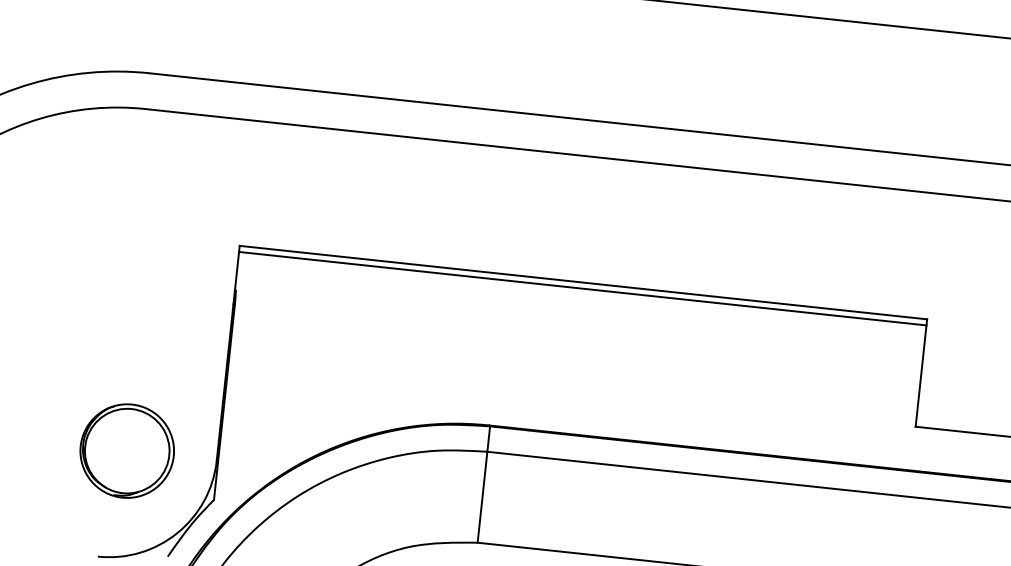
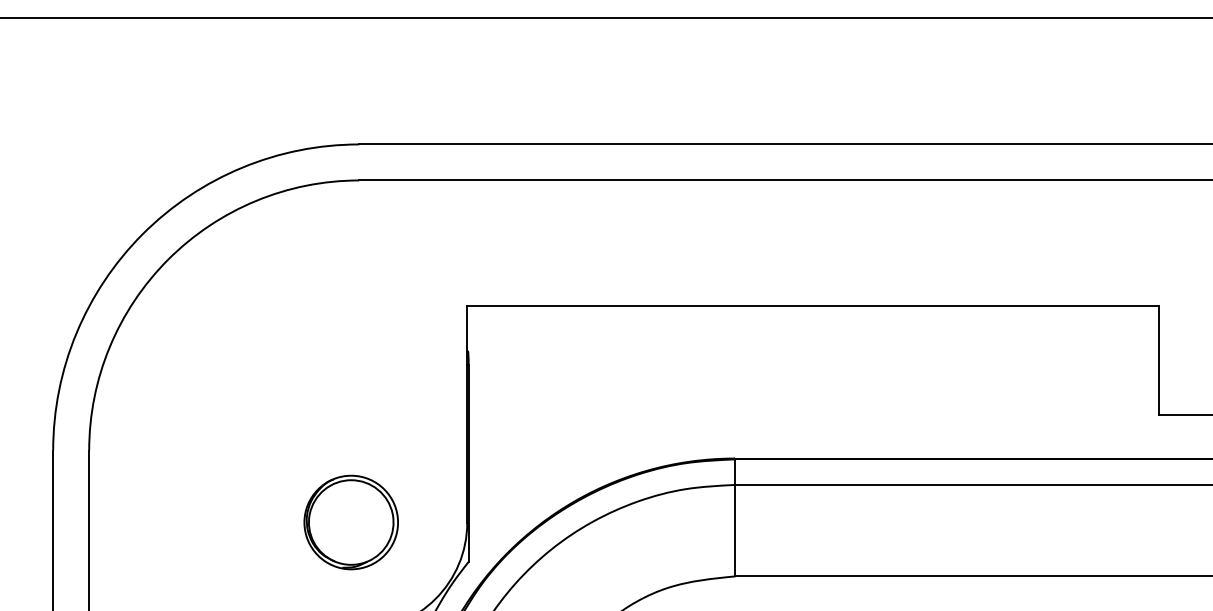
line: (582, 288) -> (812, 312), removed
part: (126, 451) -> (350, 522), moved

